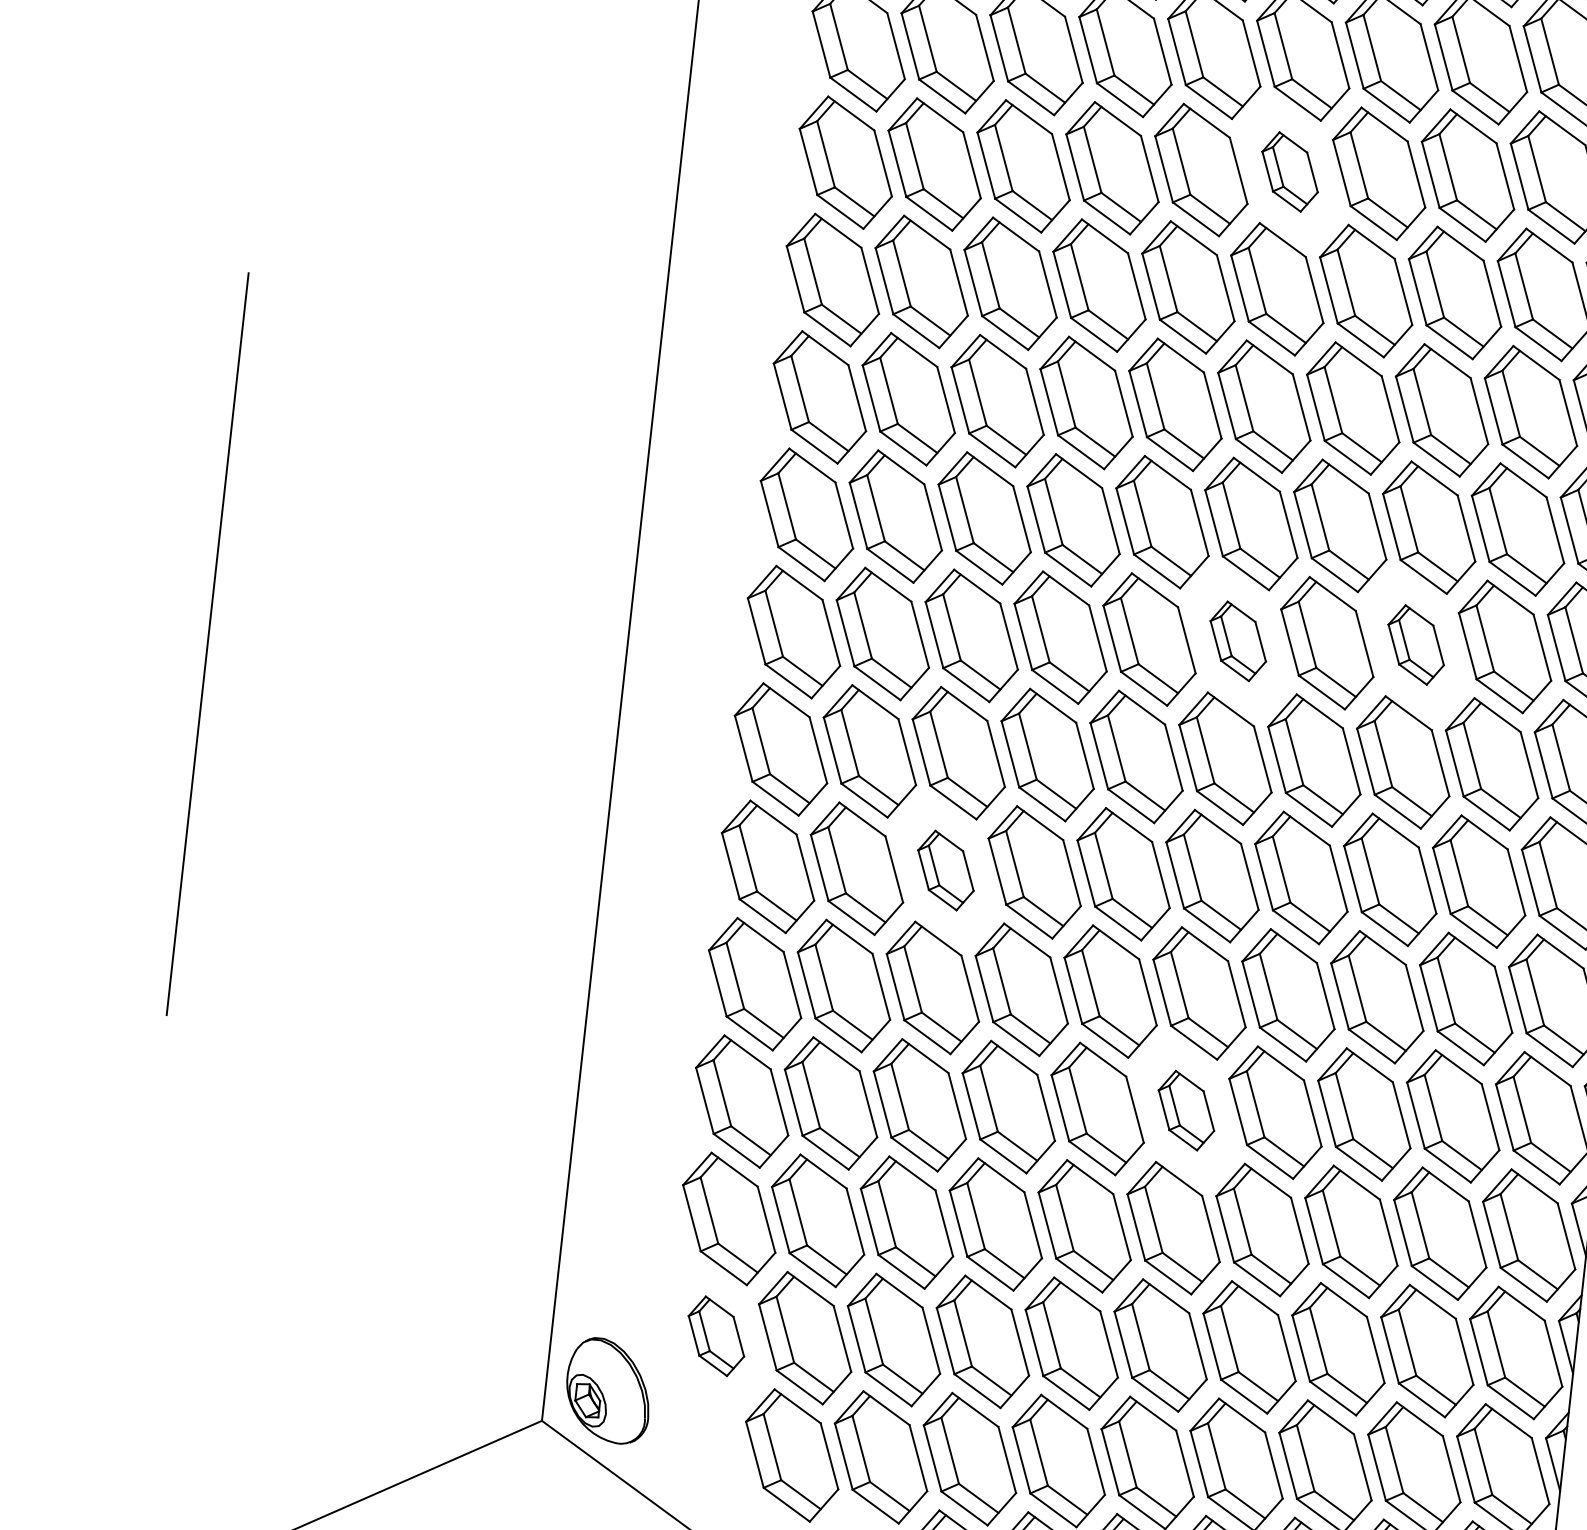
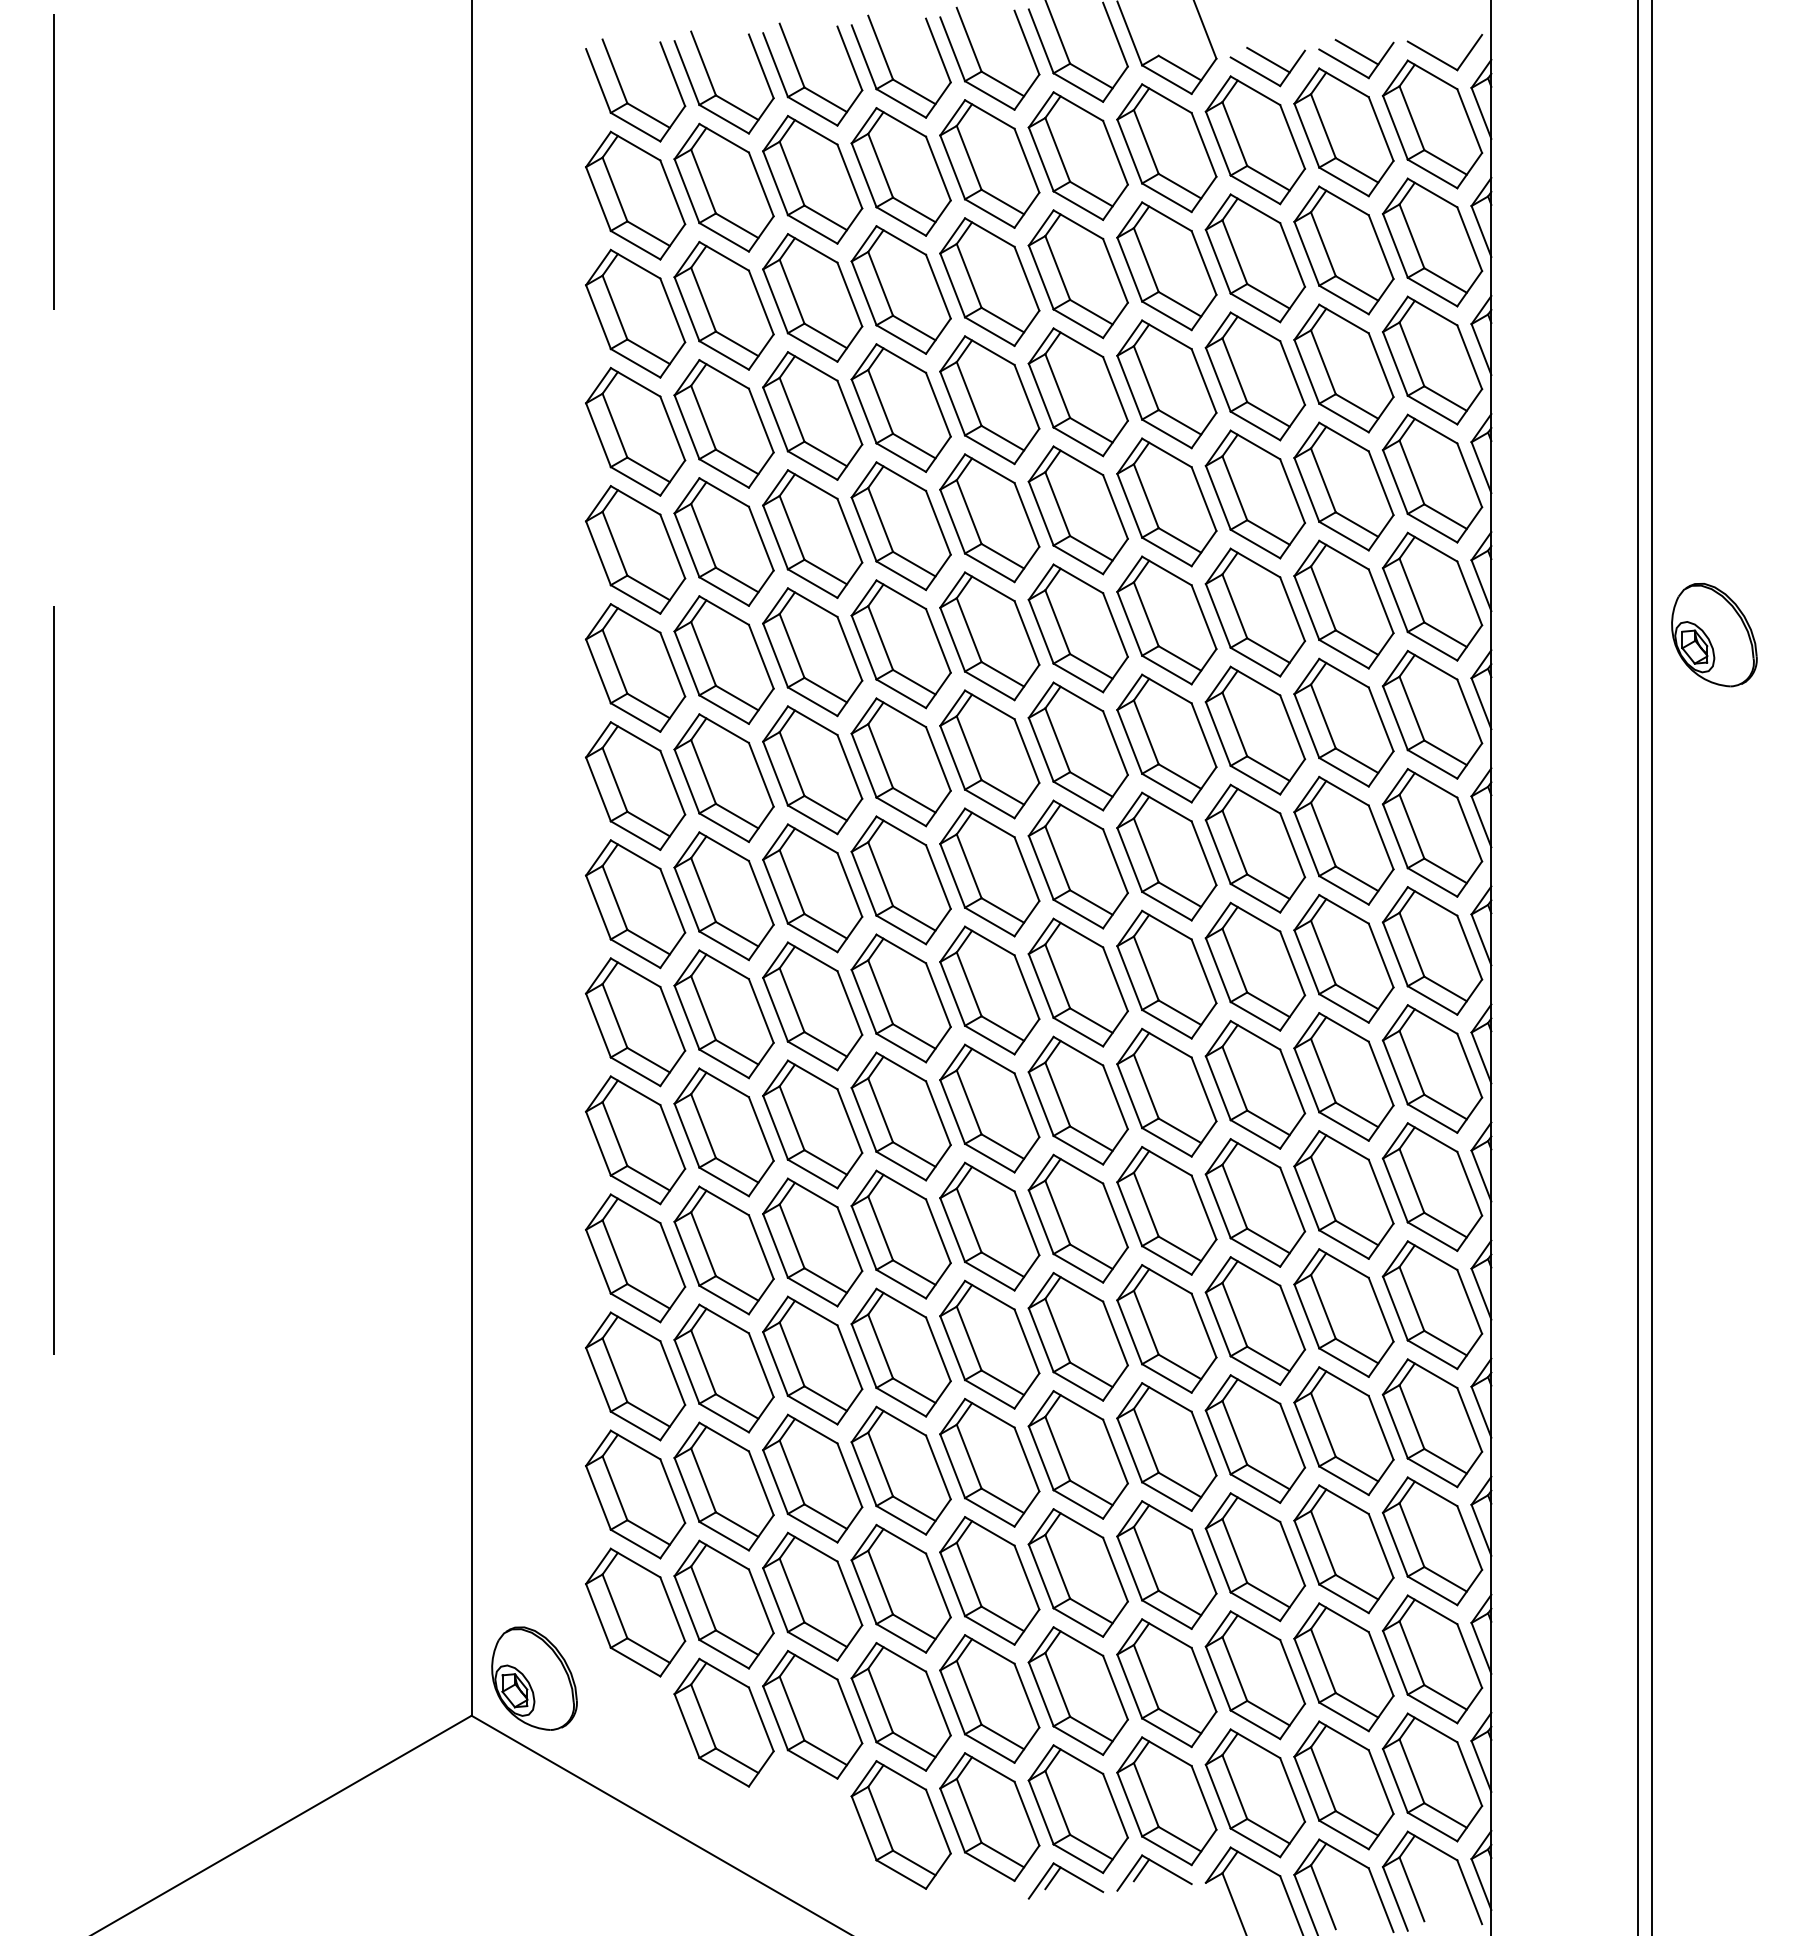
part: (1289, 172) -> (1077, 392), size x1.67
part: (1237, 641) -> (1077, 864), size x1.67
part: (1416, 644) -> (1255, 848), size x1.67
part: (945, 870) -> (812, 1124), size x1.67
part: (1185, 1110) -> (1077, 1336), size x1.67
part: (716, 1336) -> (635, 1612), size x1.67

